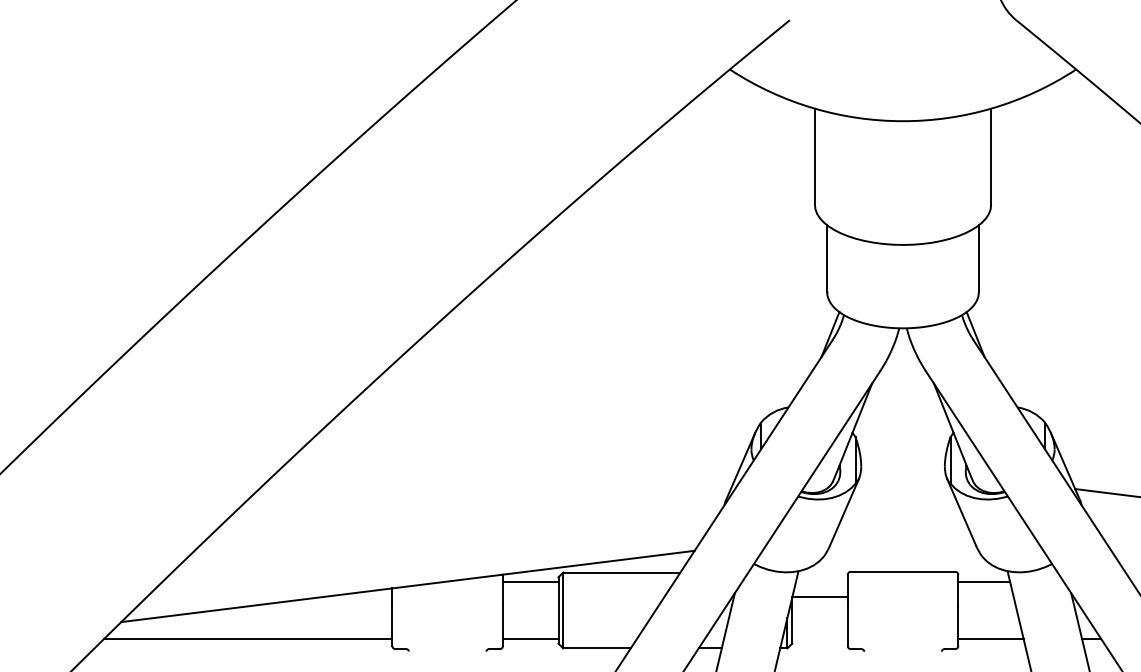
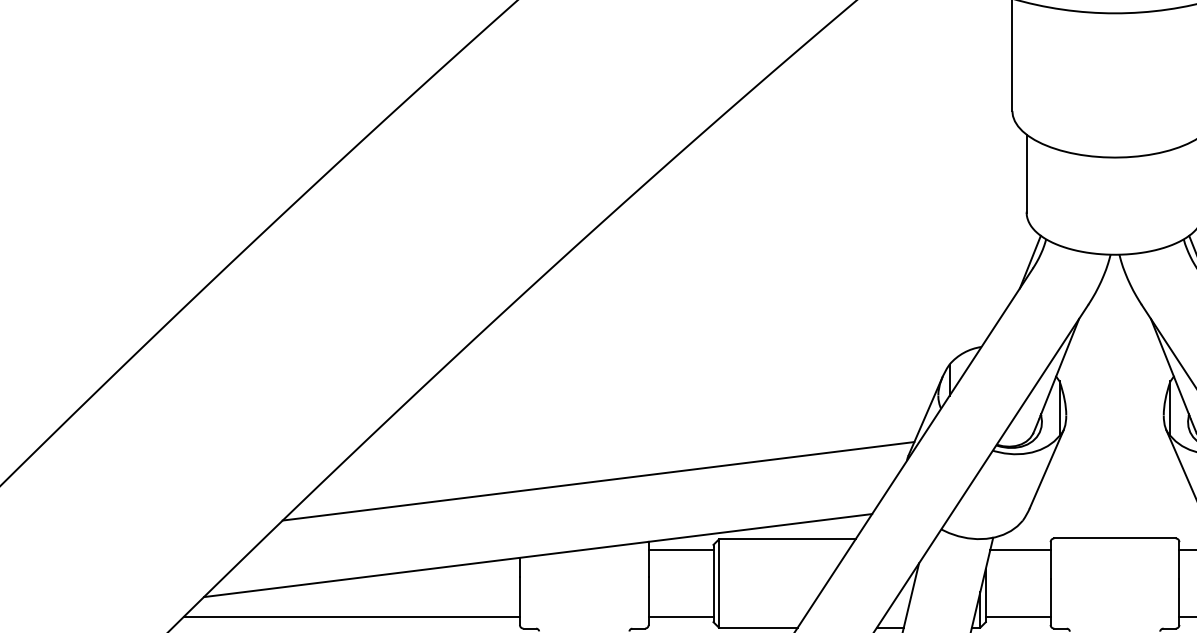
line: (459, 522) -> (598, 481), added
line: (821, 582) -> (1019, 550), added
line: (819, 596) -> (1017, 616), moved

